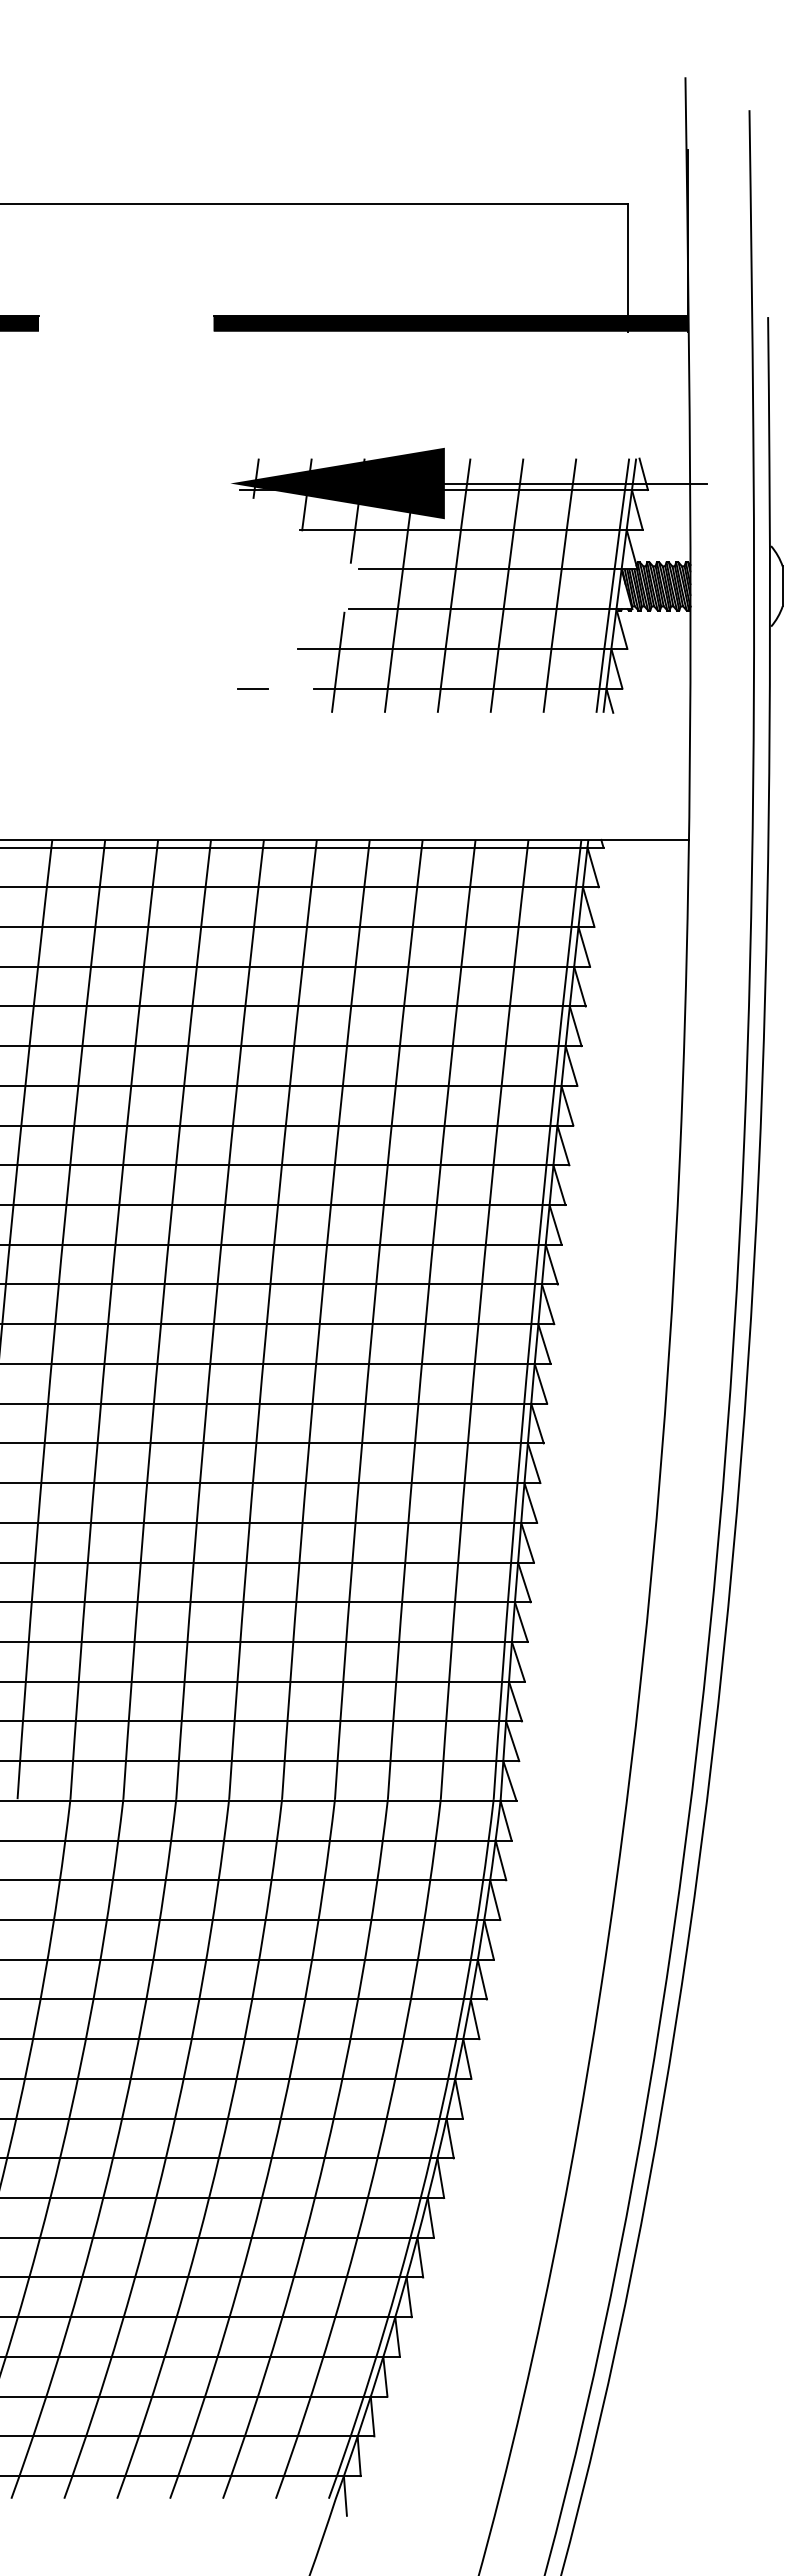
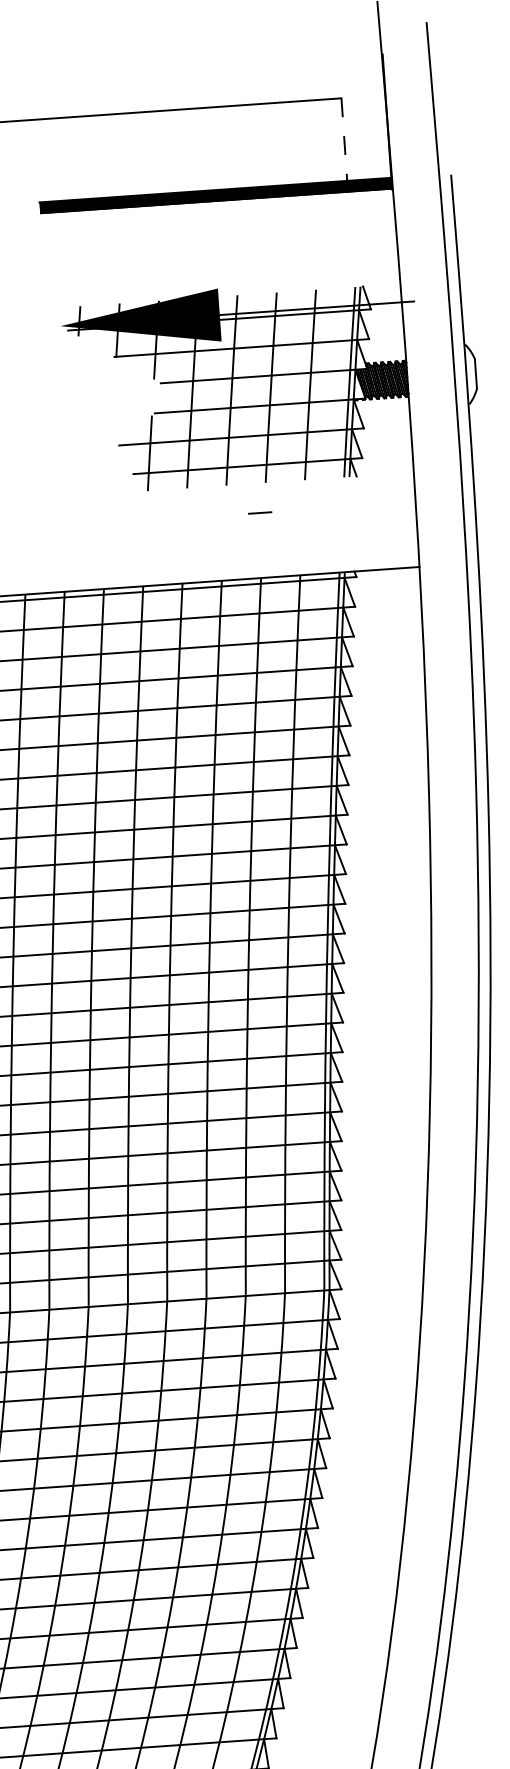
line: (628, 267) -> (344, 145), solid -> dashed
line: (252, 688) -> (259, 512), moved

